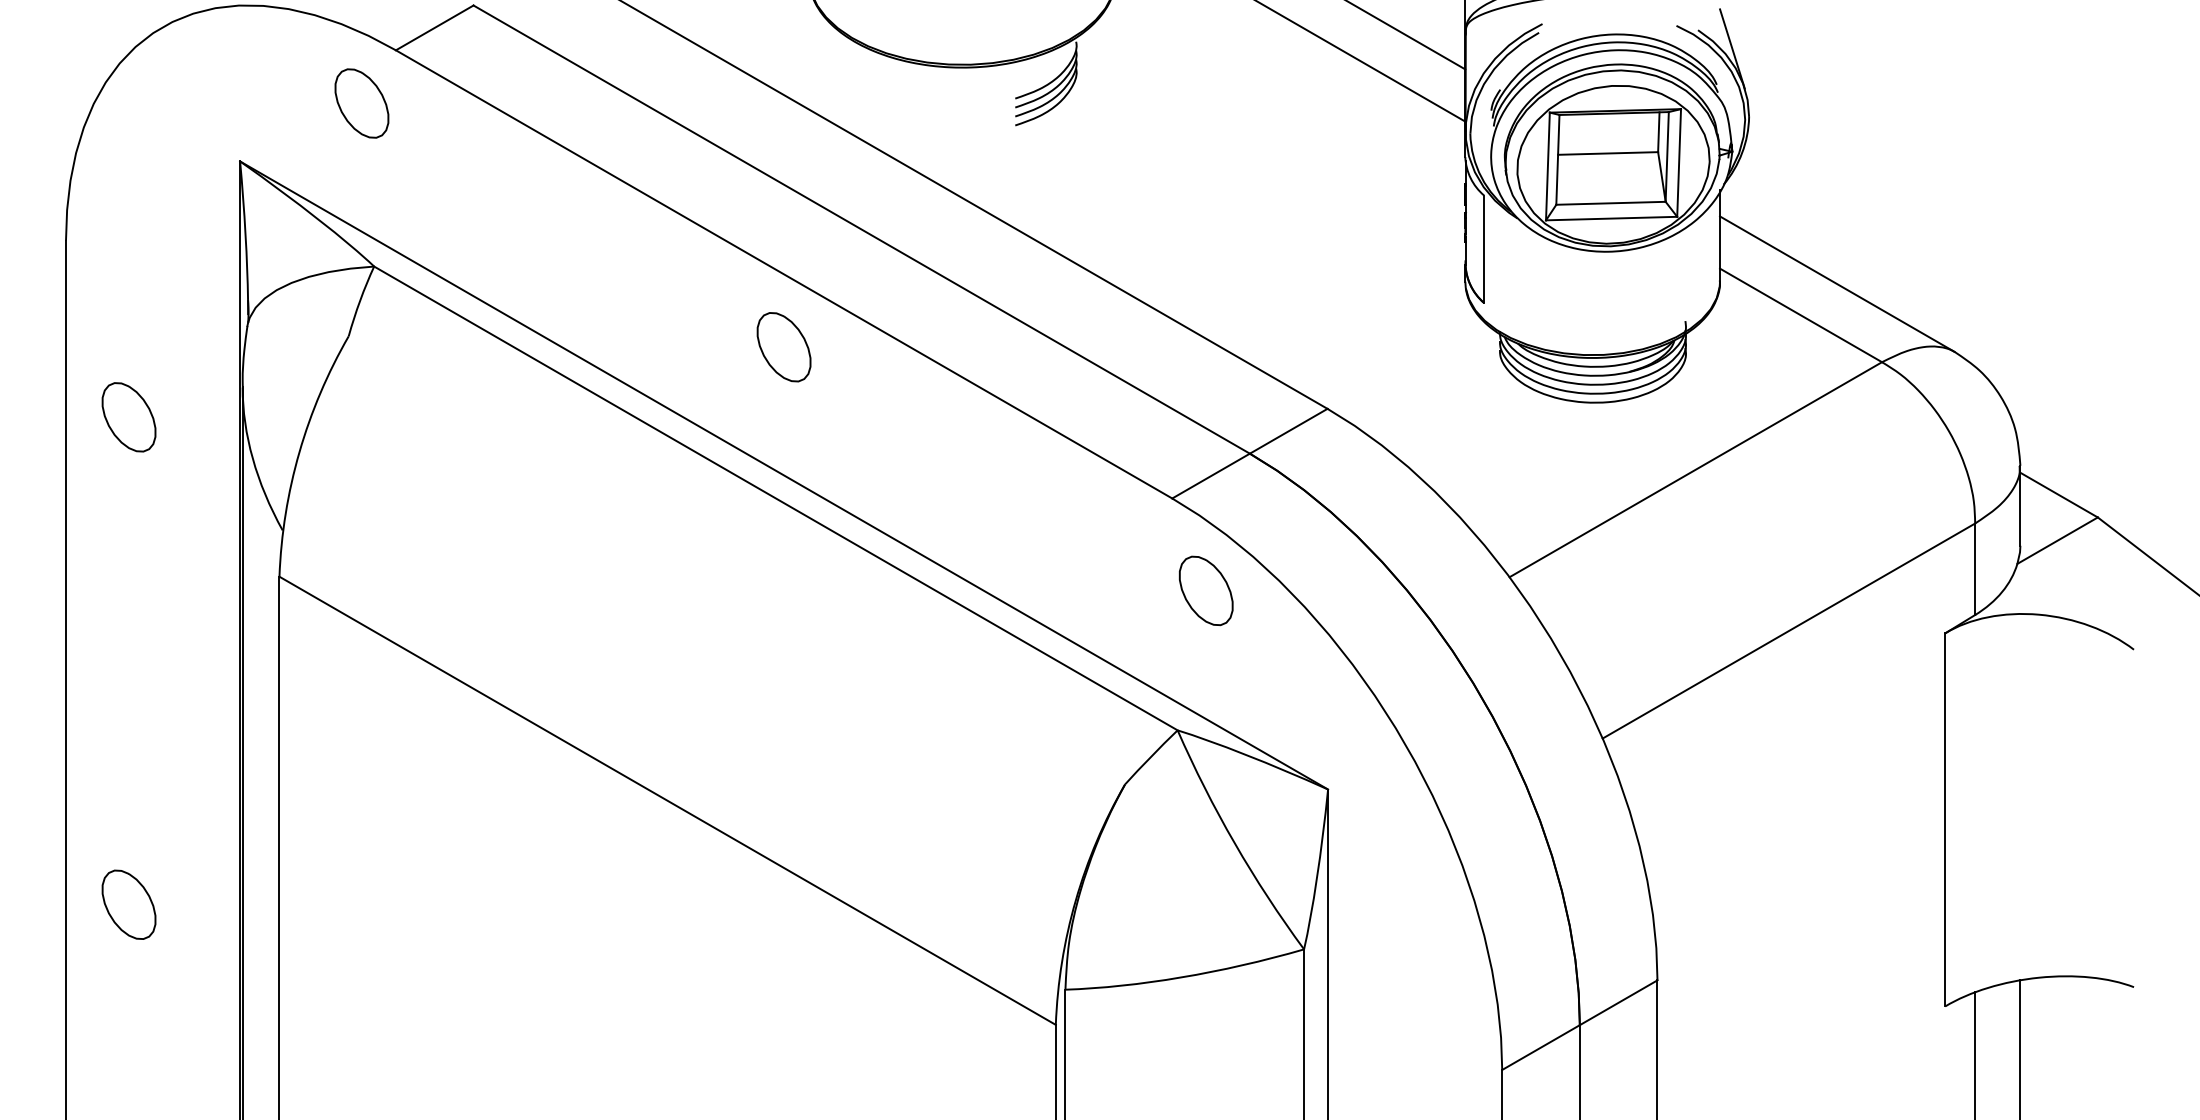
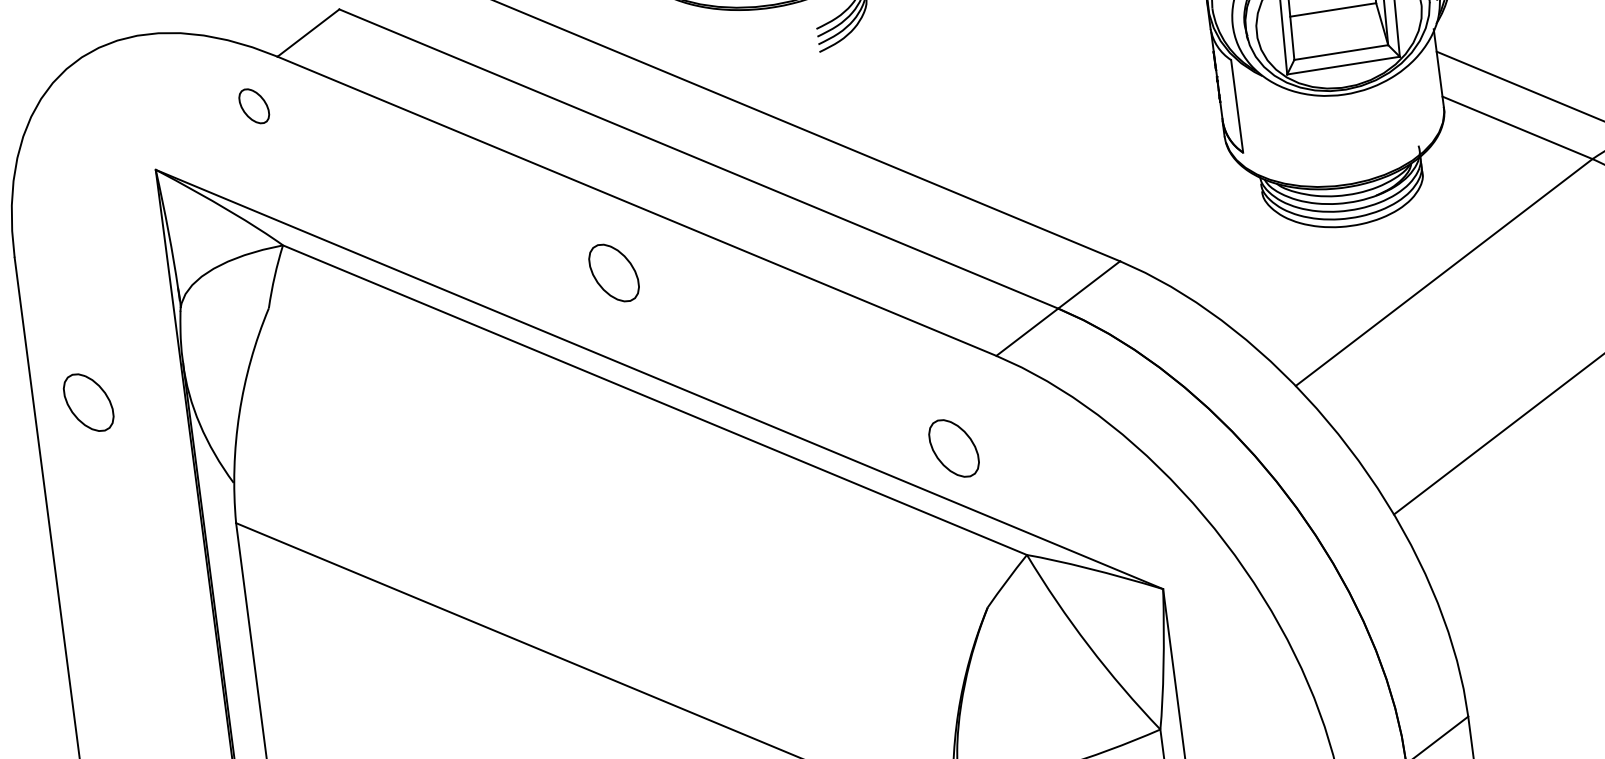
part: (361, 103) -> (253, 106), size x0.6
part: (783, 347) -> (613, 273), moved
part: (1205, 590) -> (953, 448), moved

